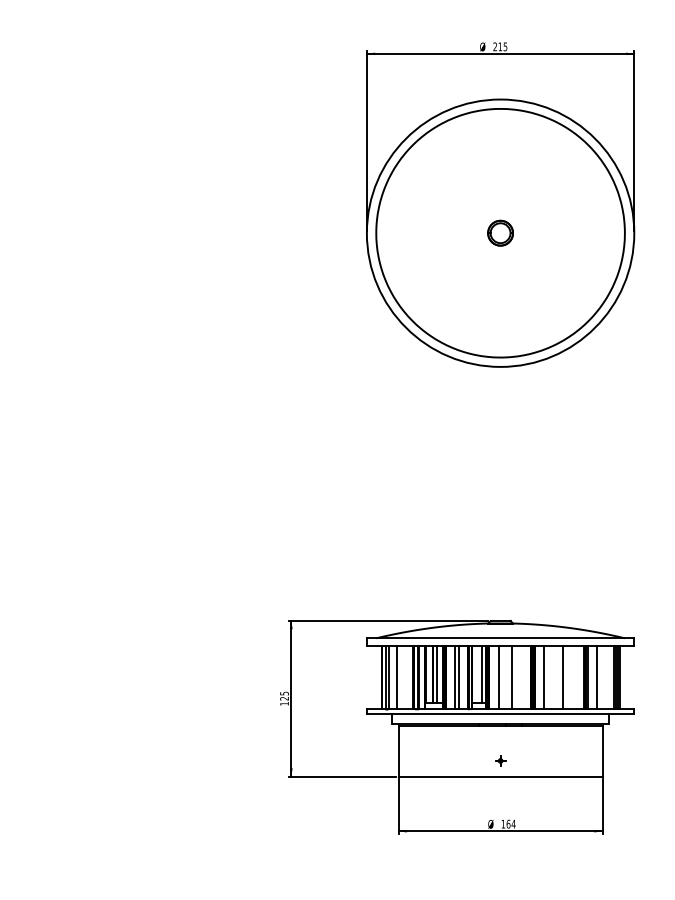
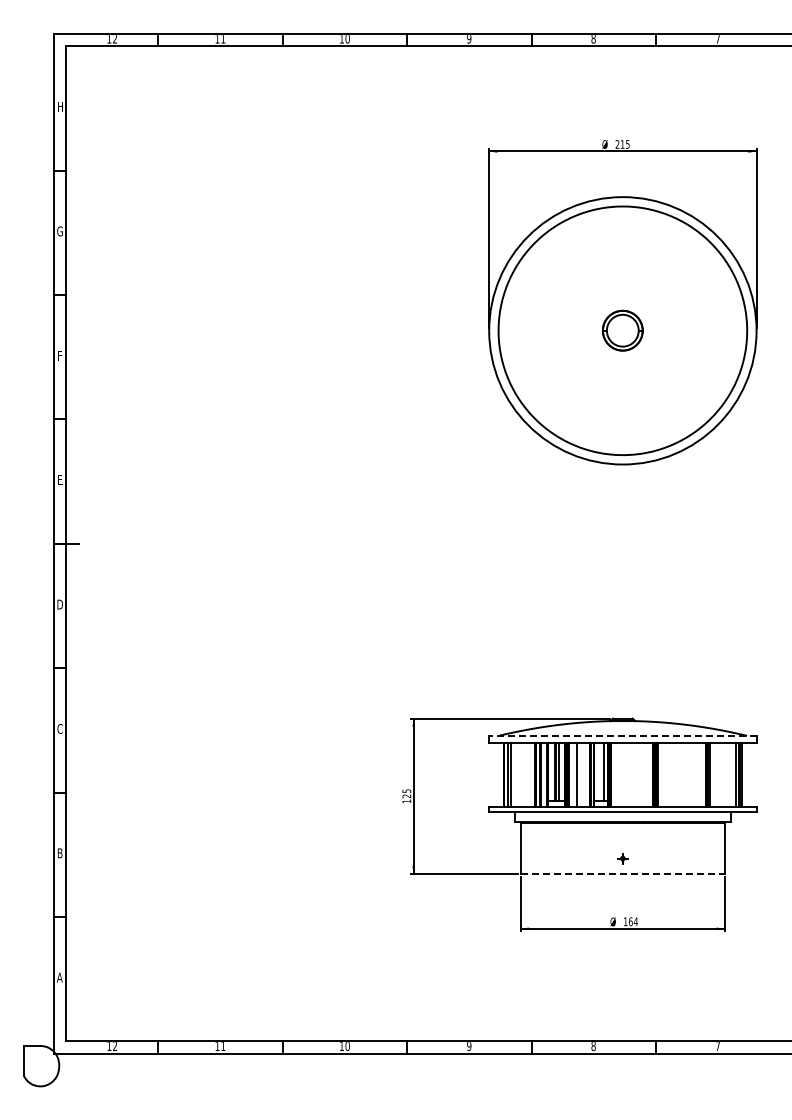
part: (500, 232) -> (622, 330), size x1.6
line: (500, 637) -> (622, 735), solid -> dashed
line: (397, 676) -> (519, 774), removed
line: (458, 676) -> (580, 774), removed
line: (499, 676) -> (621, 774), removed
line: (512, 676) -> (634, 774), removed
line: (544, 676) -> (666, 774), removed
line: (563, 676) -> (685, 774), removed
line: (597, 676) -> (719, 774), removed
line: (500, 776) -> (622, 874), solid -> dashed

